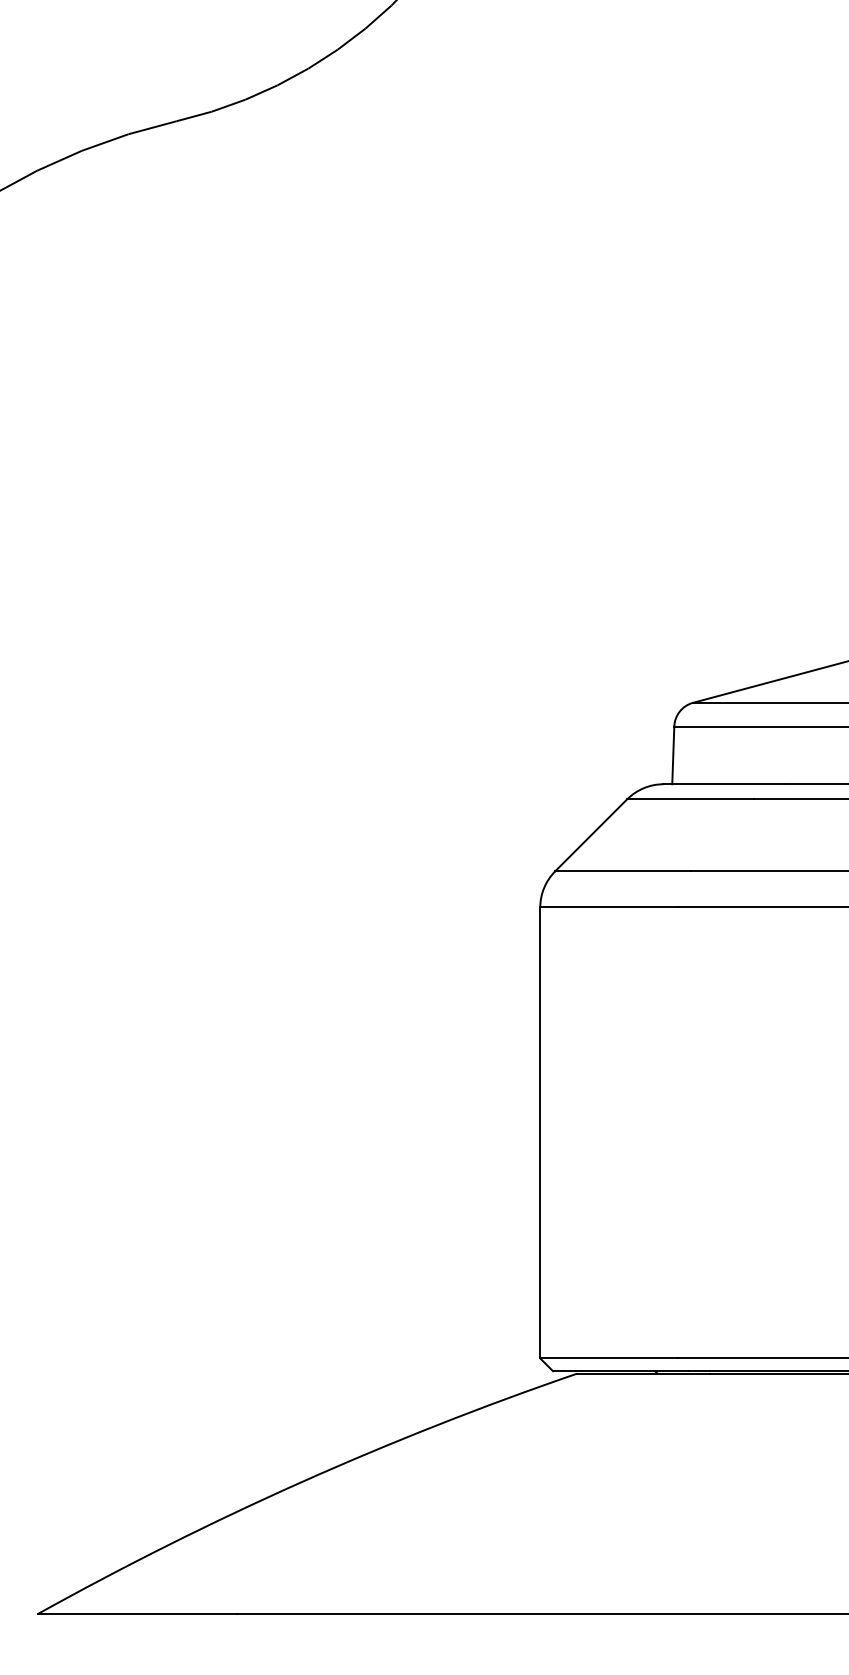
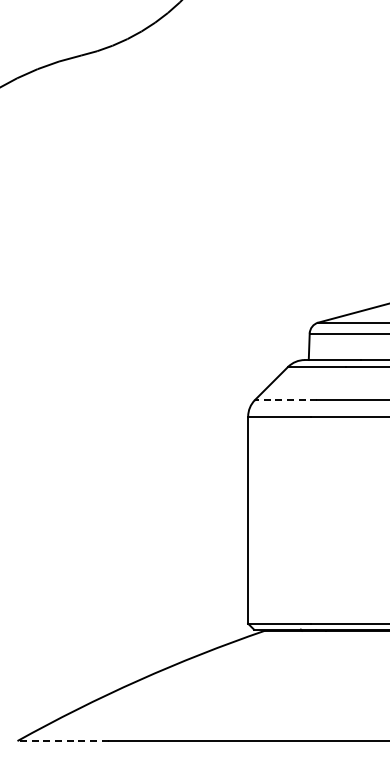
line: (621, 872) -> (285, 400), solid -> dashed
line: (138, 1614) -> (63, 741), solid -> dashed

